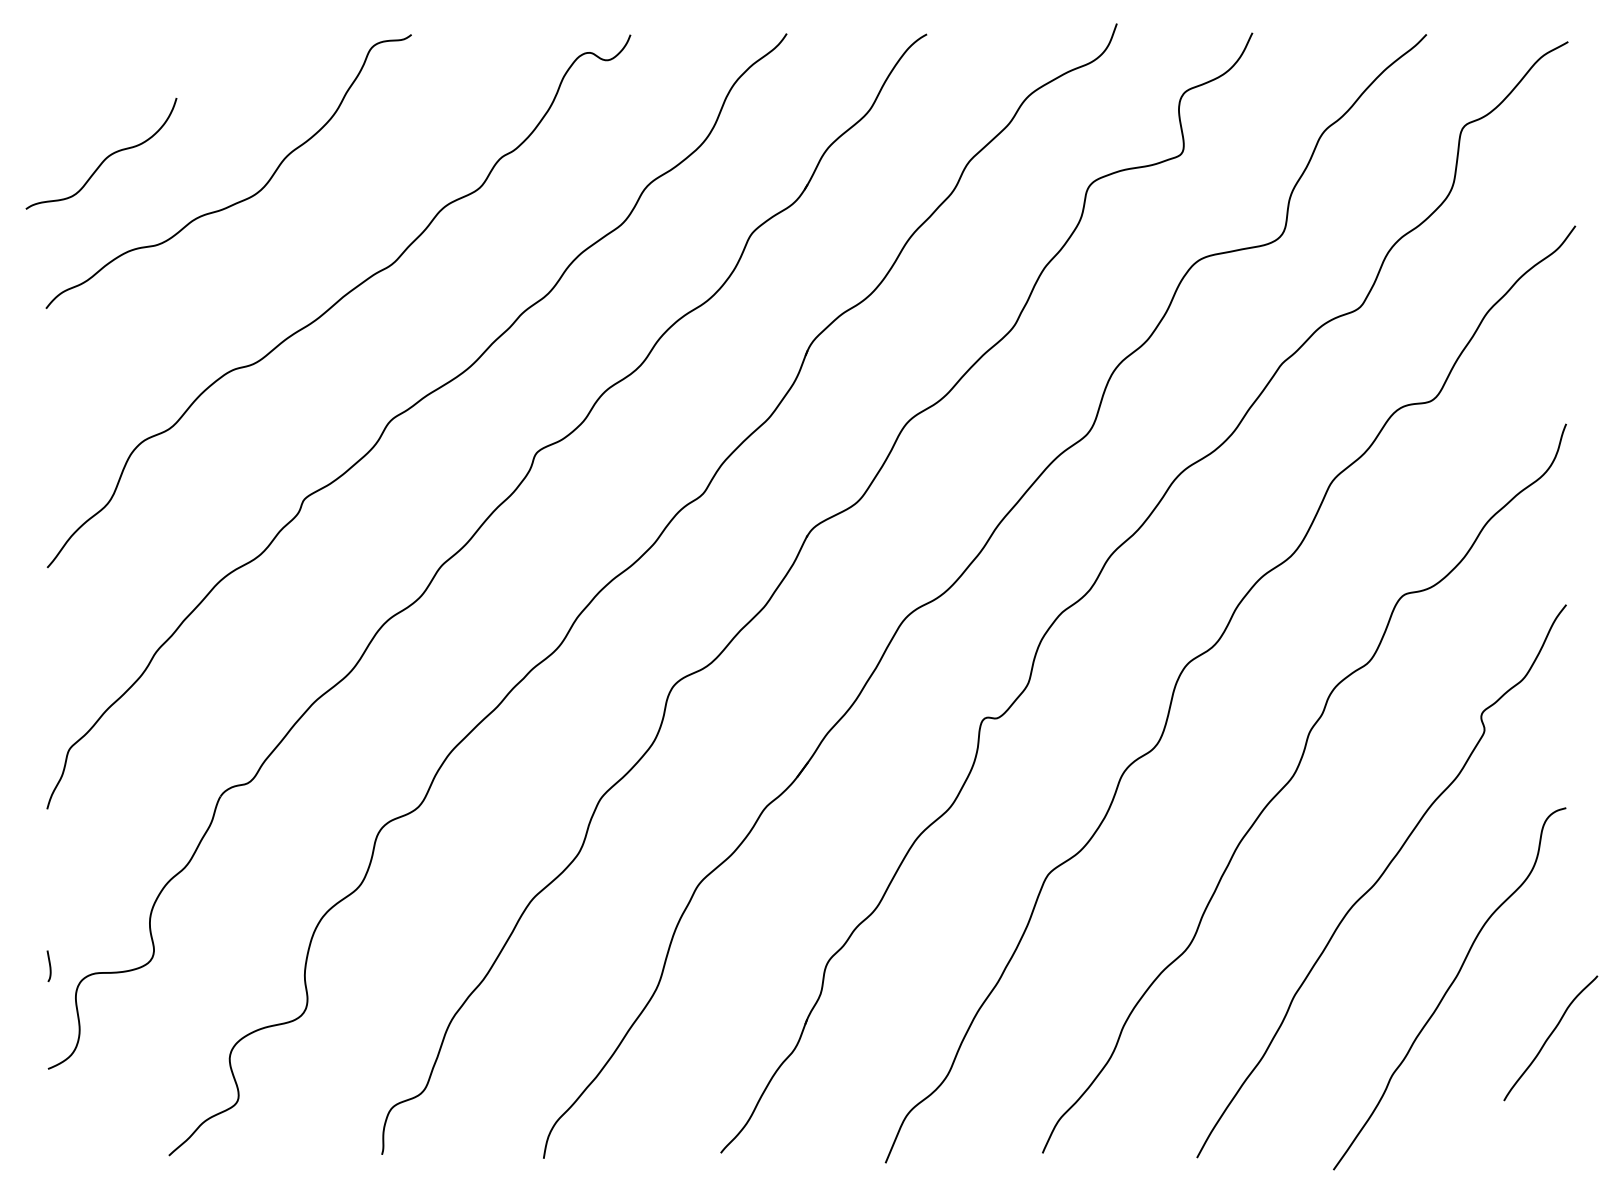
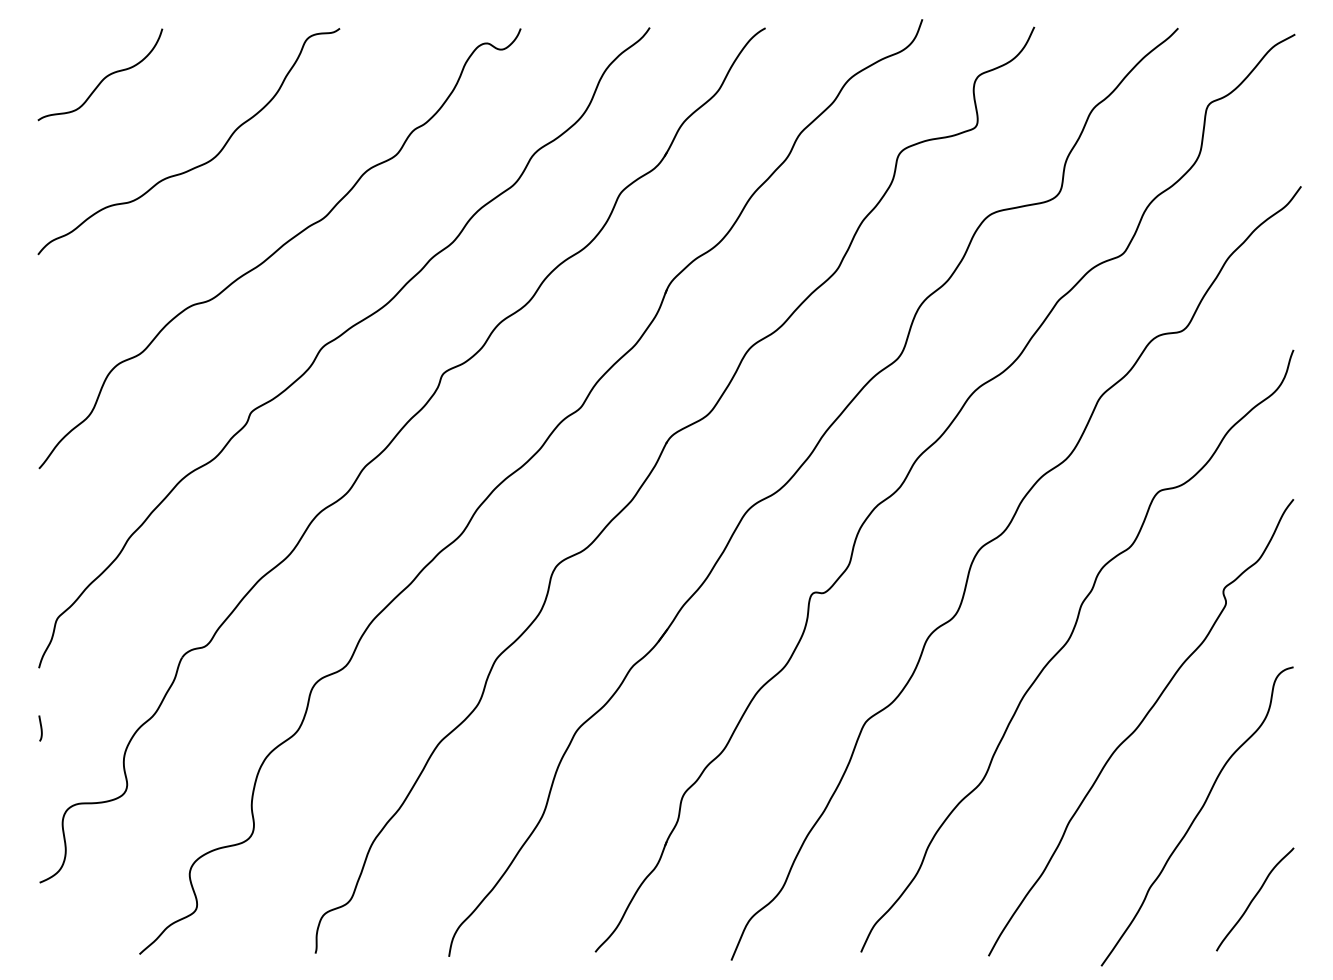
curve: (105, 157) -> (103, 77), moved
curve: (49, 965) -> (40, 727), moved
curve: (1549, 1038) -> (1254, 899), moved

